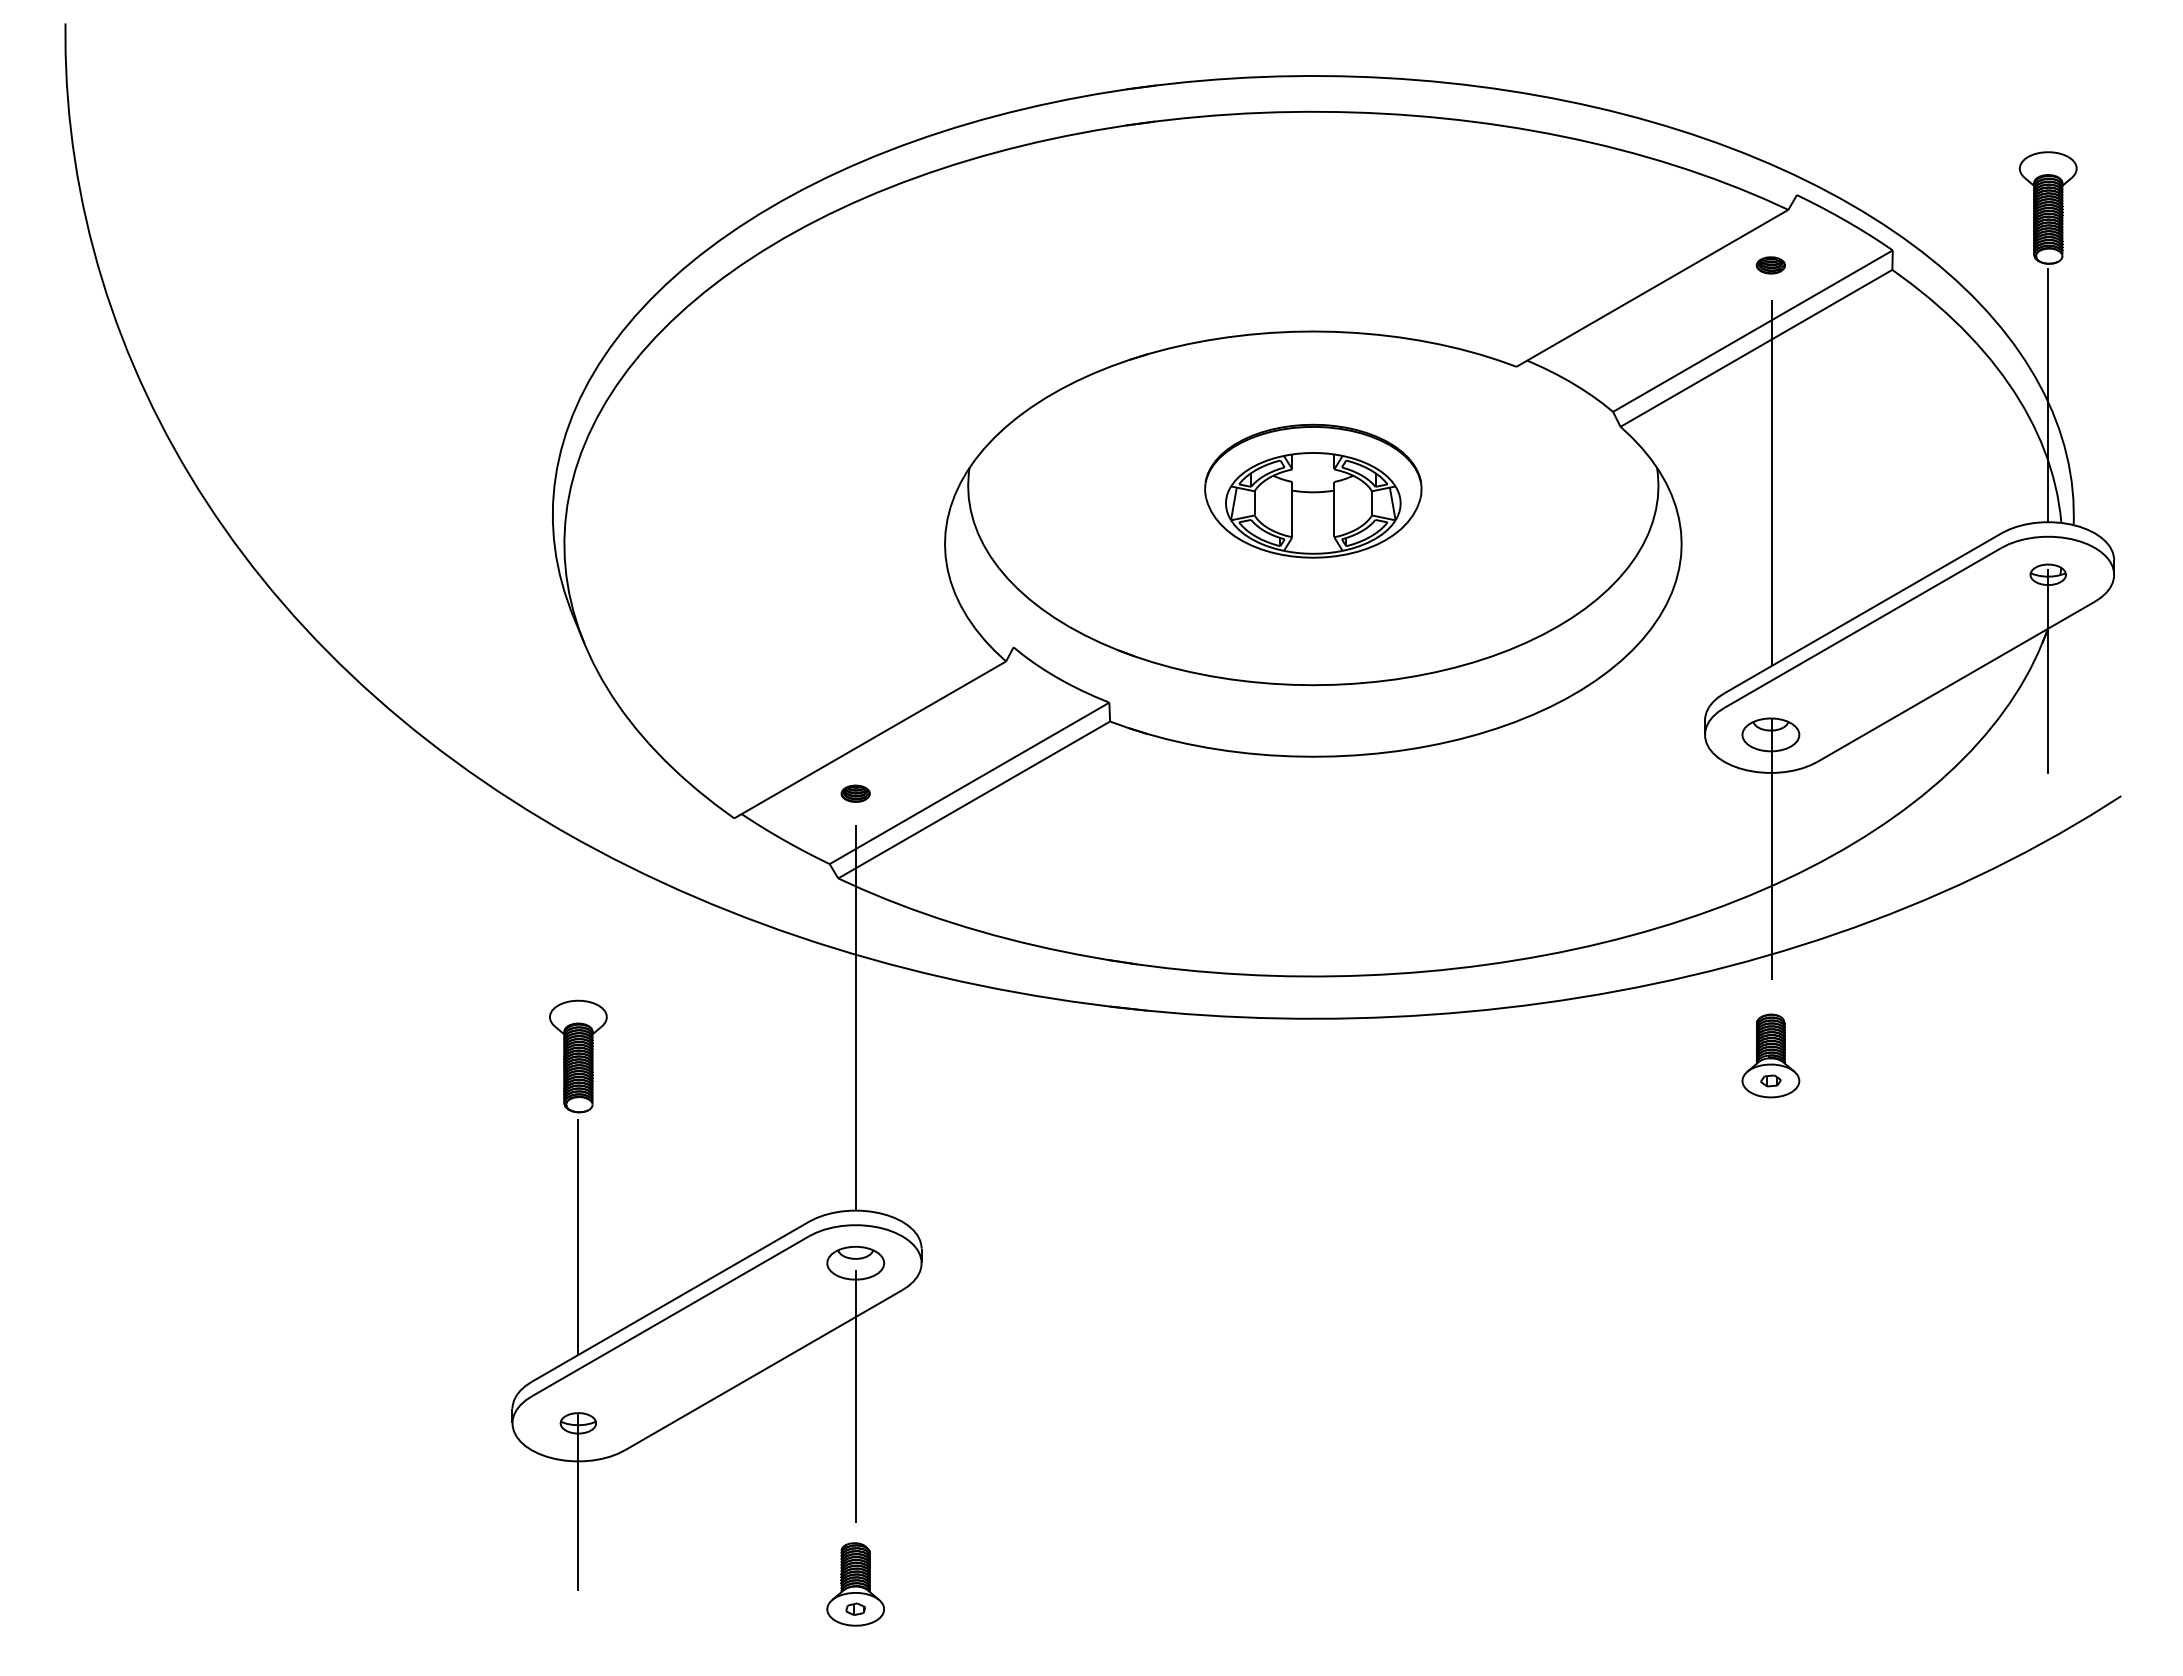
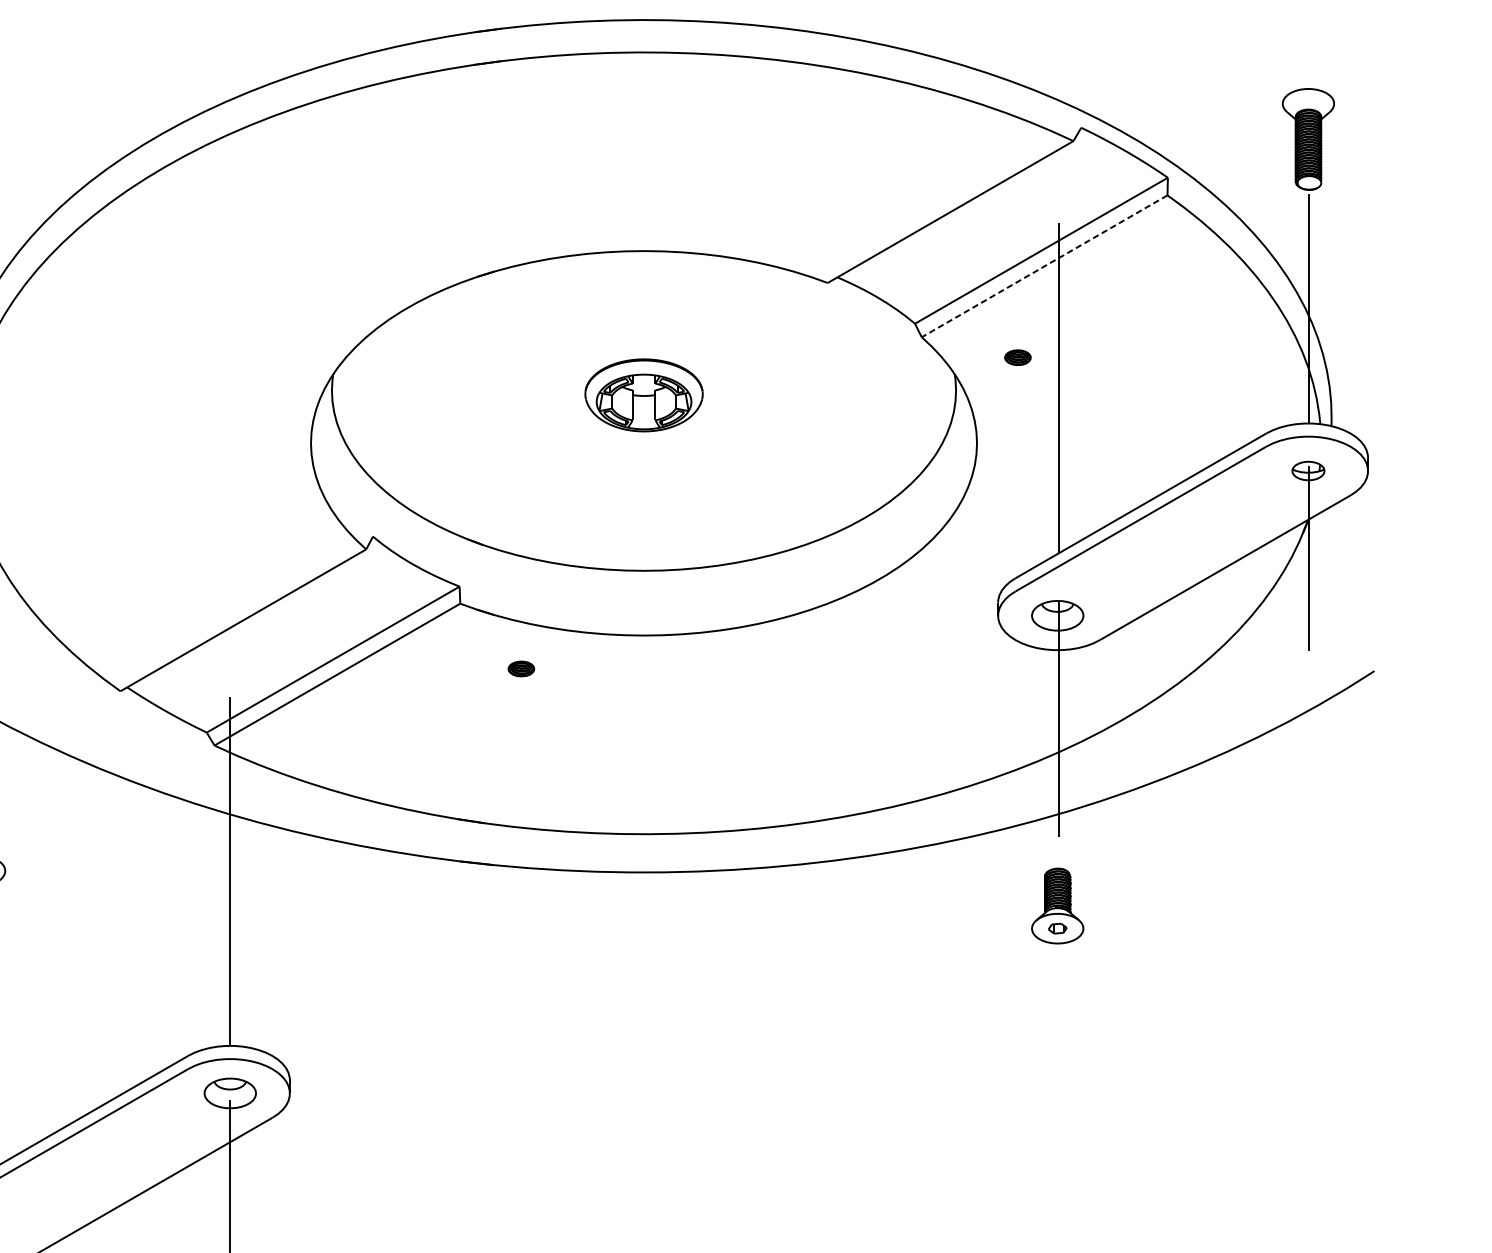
part: (1770, 265) -> (1017, 357), moved
line: (1756, 348) -> (1044, 266), solid -> dashed
part: (1313, 490) -> (644, 394), size x0.6
part: (855, 793) -> (521, 668), moved

